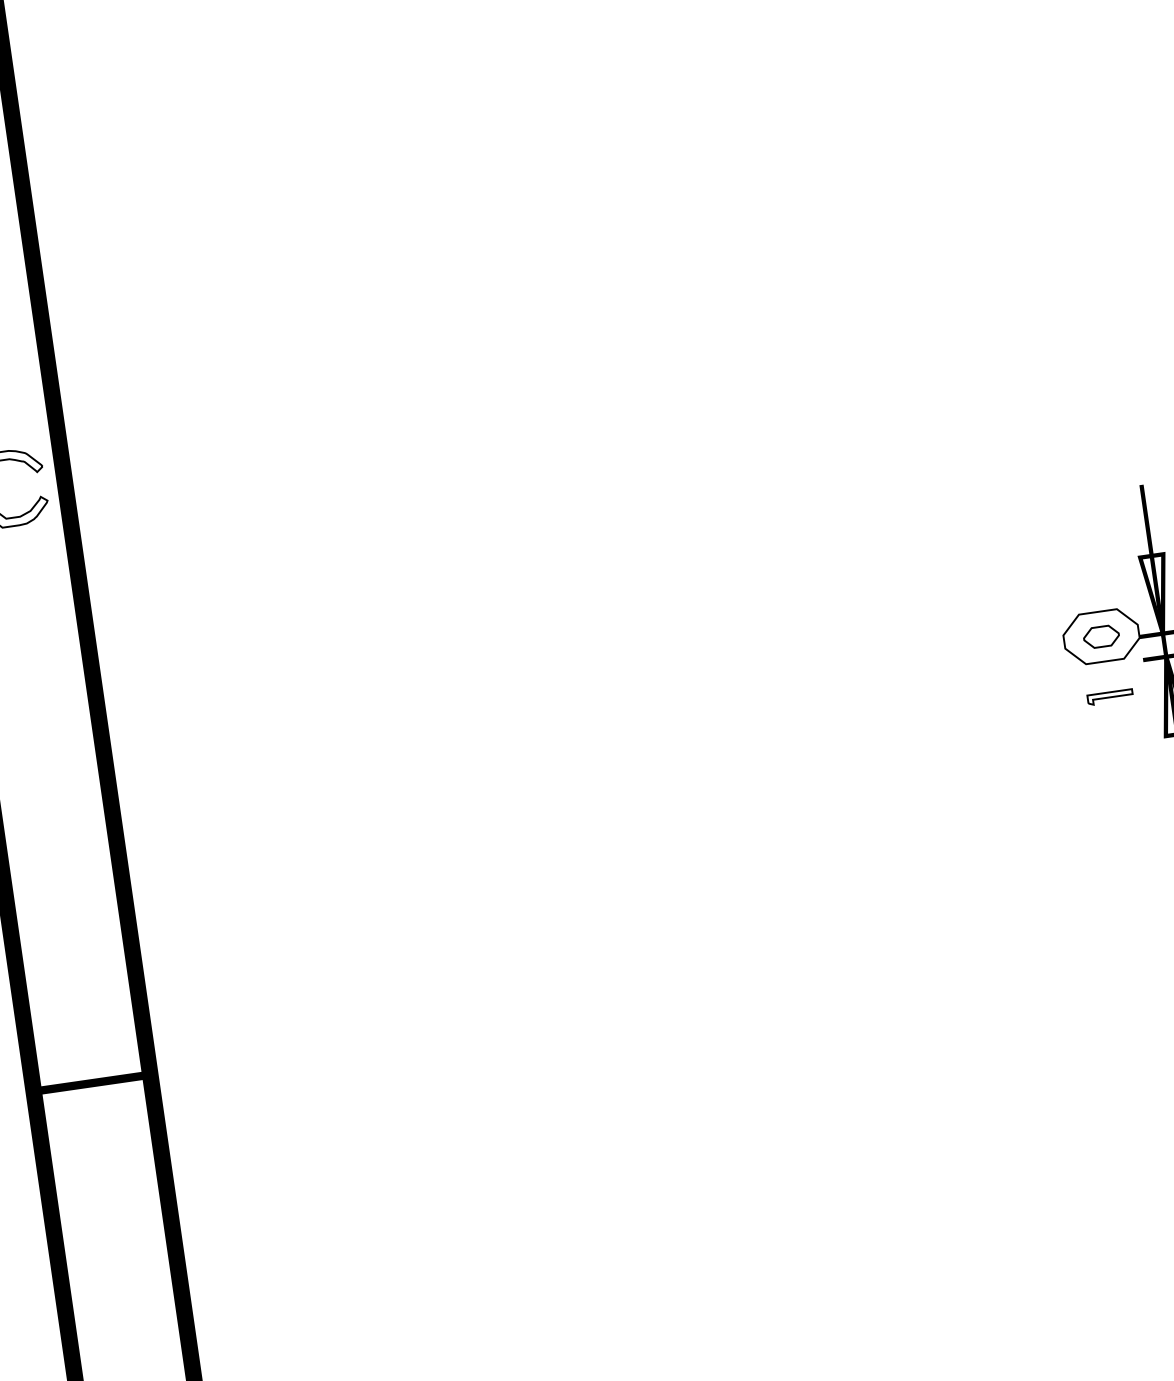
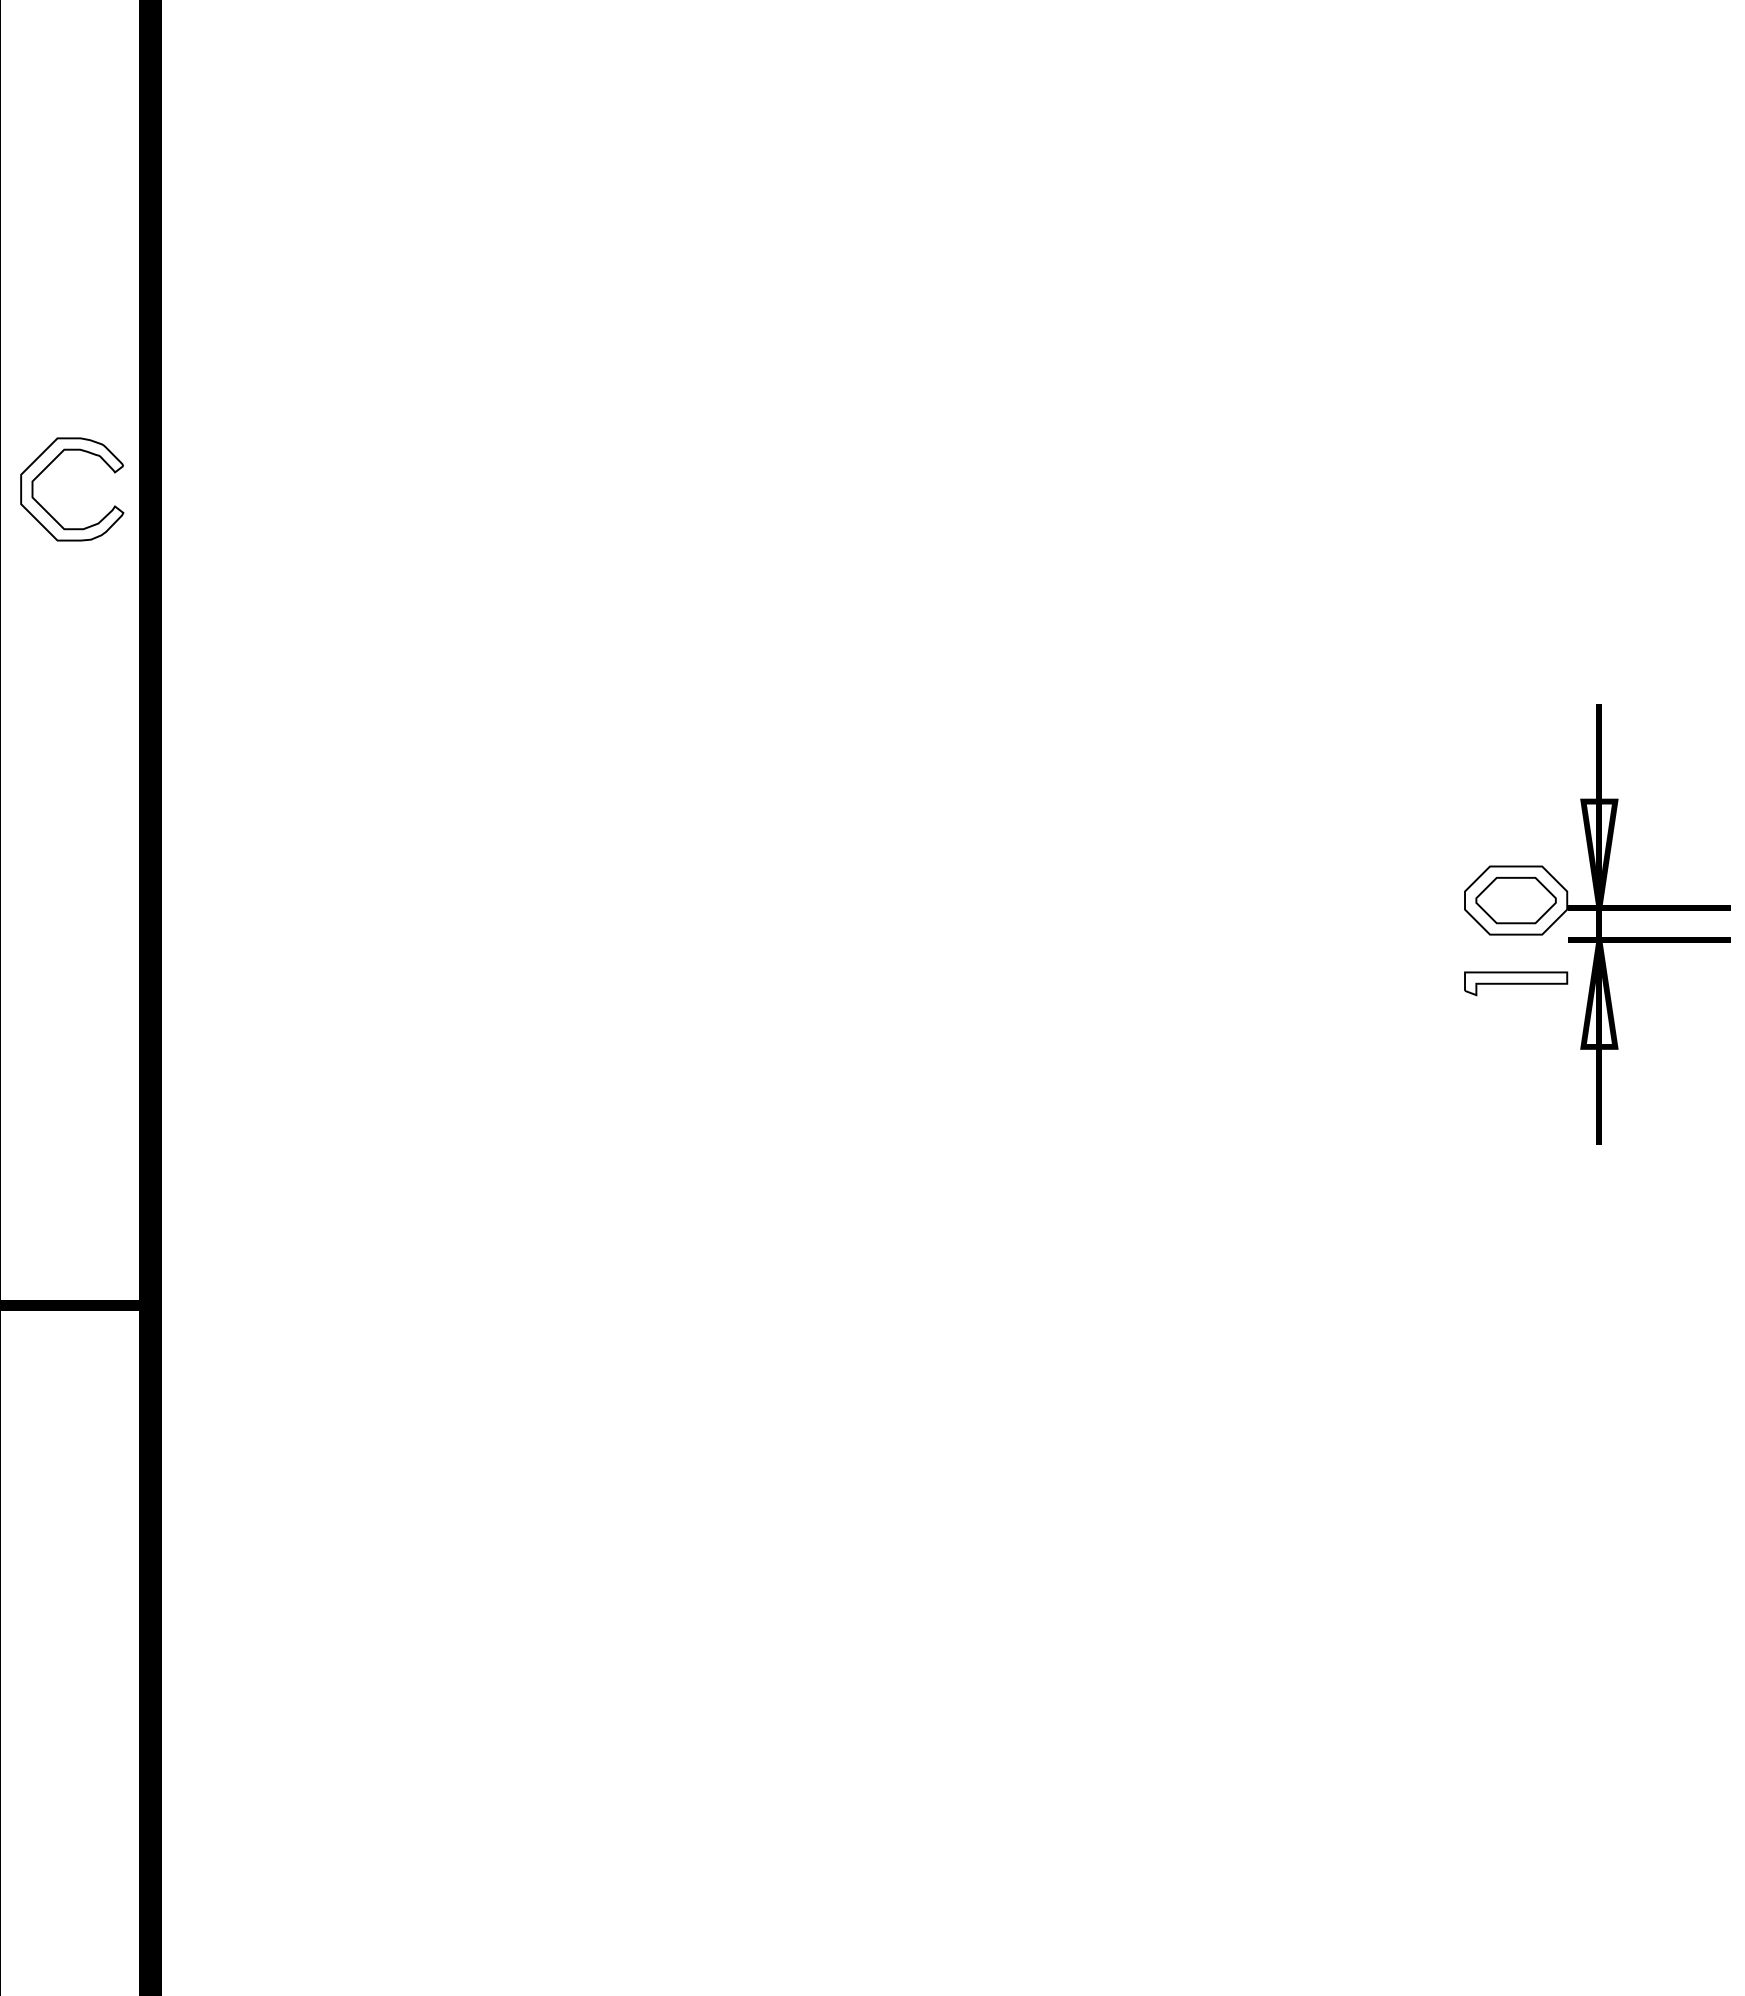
part: (1101, 636) -> (1515, 900), size x1.67
part: (1110, 697) -> (1516, 983), size x1.67

